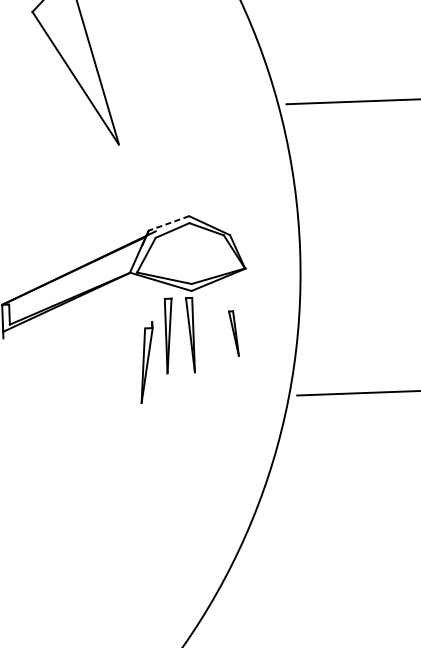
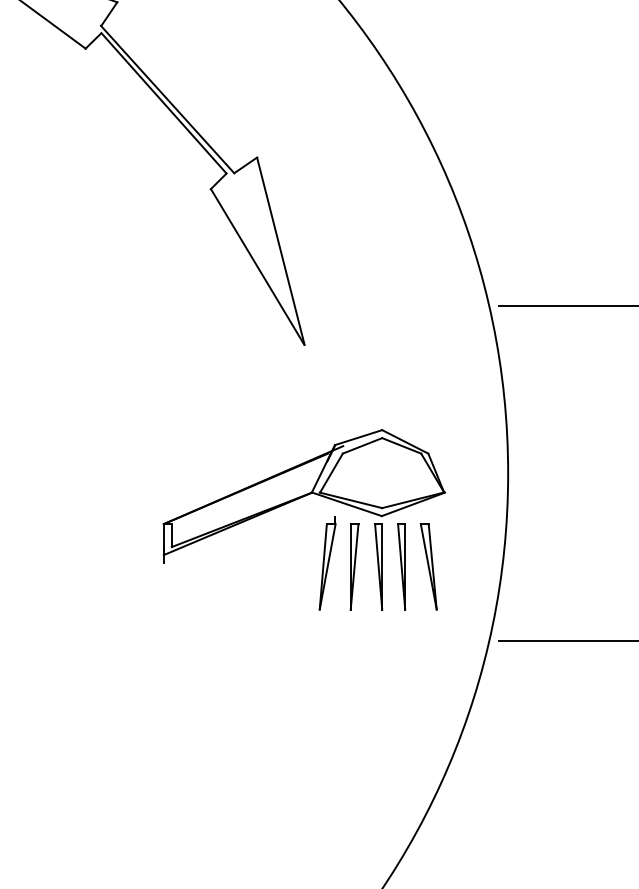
line: (168, 223) -> (358, 437), dashed -> solid
part: (233, 333) -> (428, 566), size x1.67
part: (210, 334) -> (401, 566), added
part: (146, 362) -> (327, 563), moved

